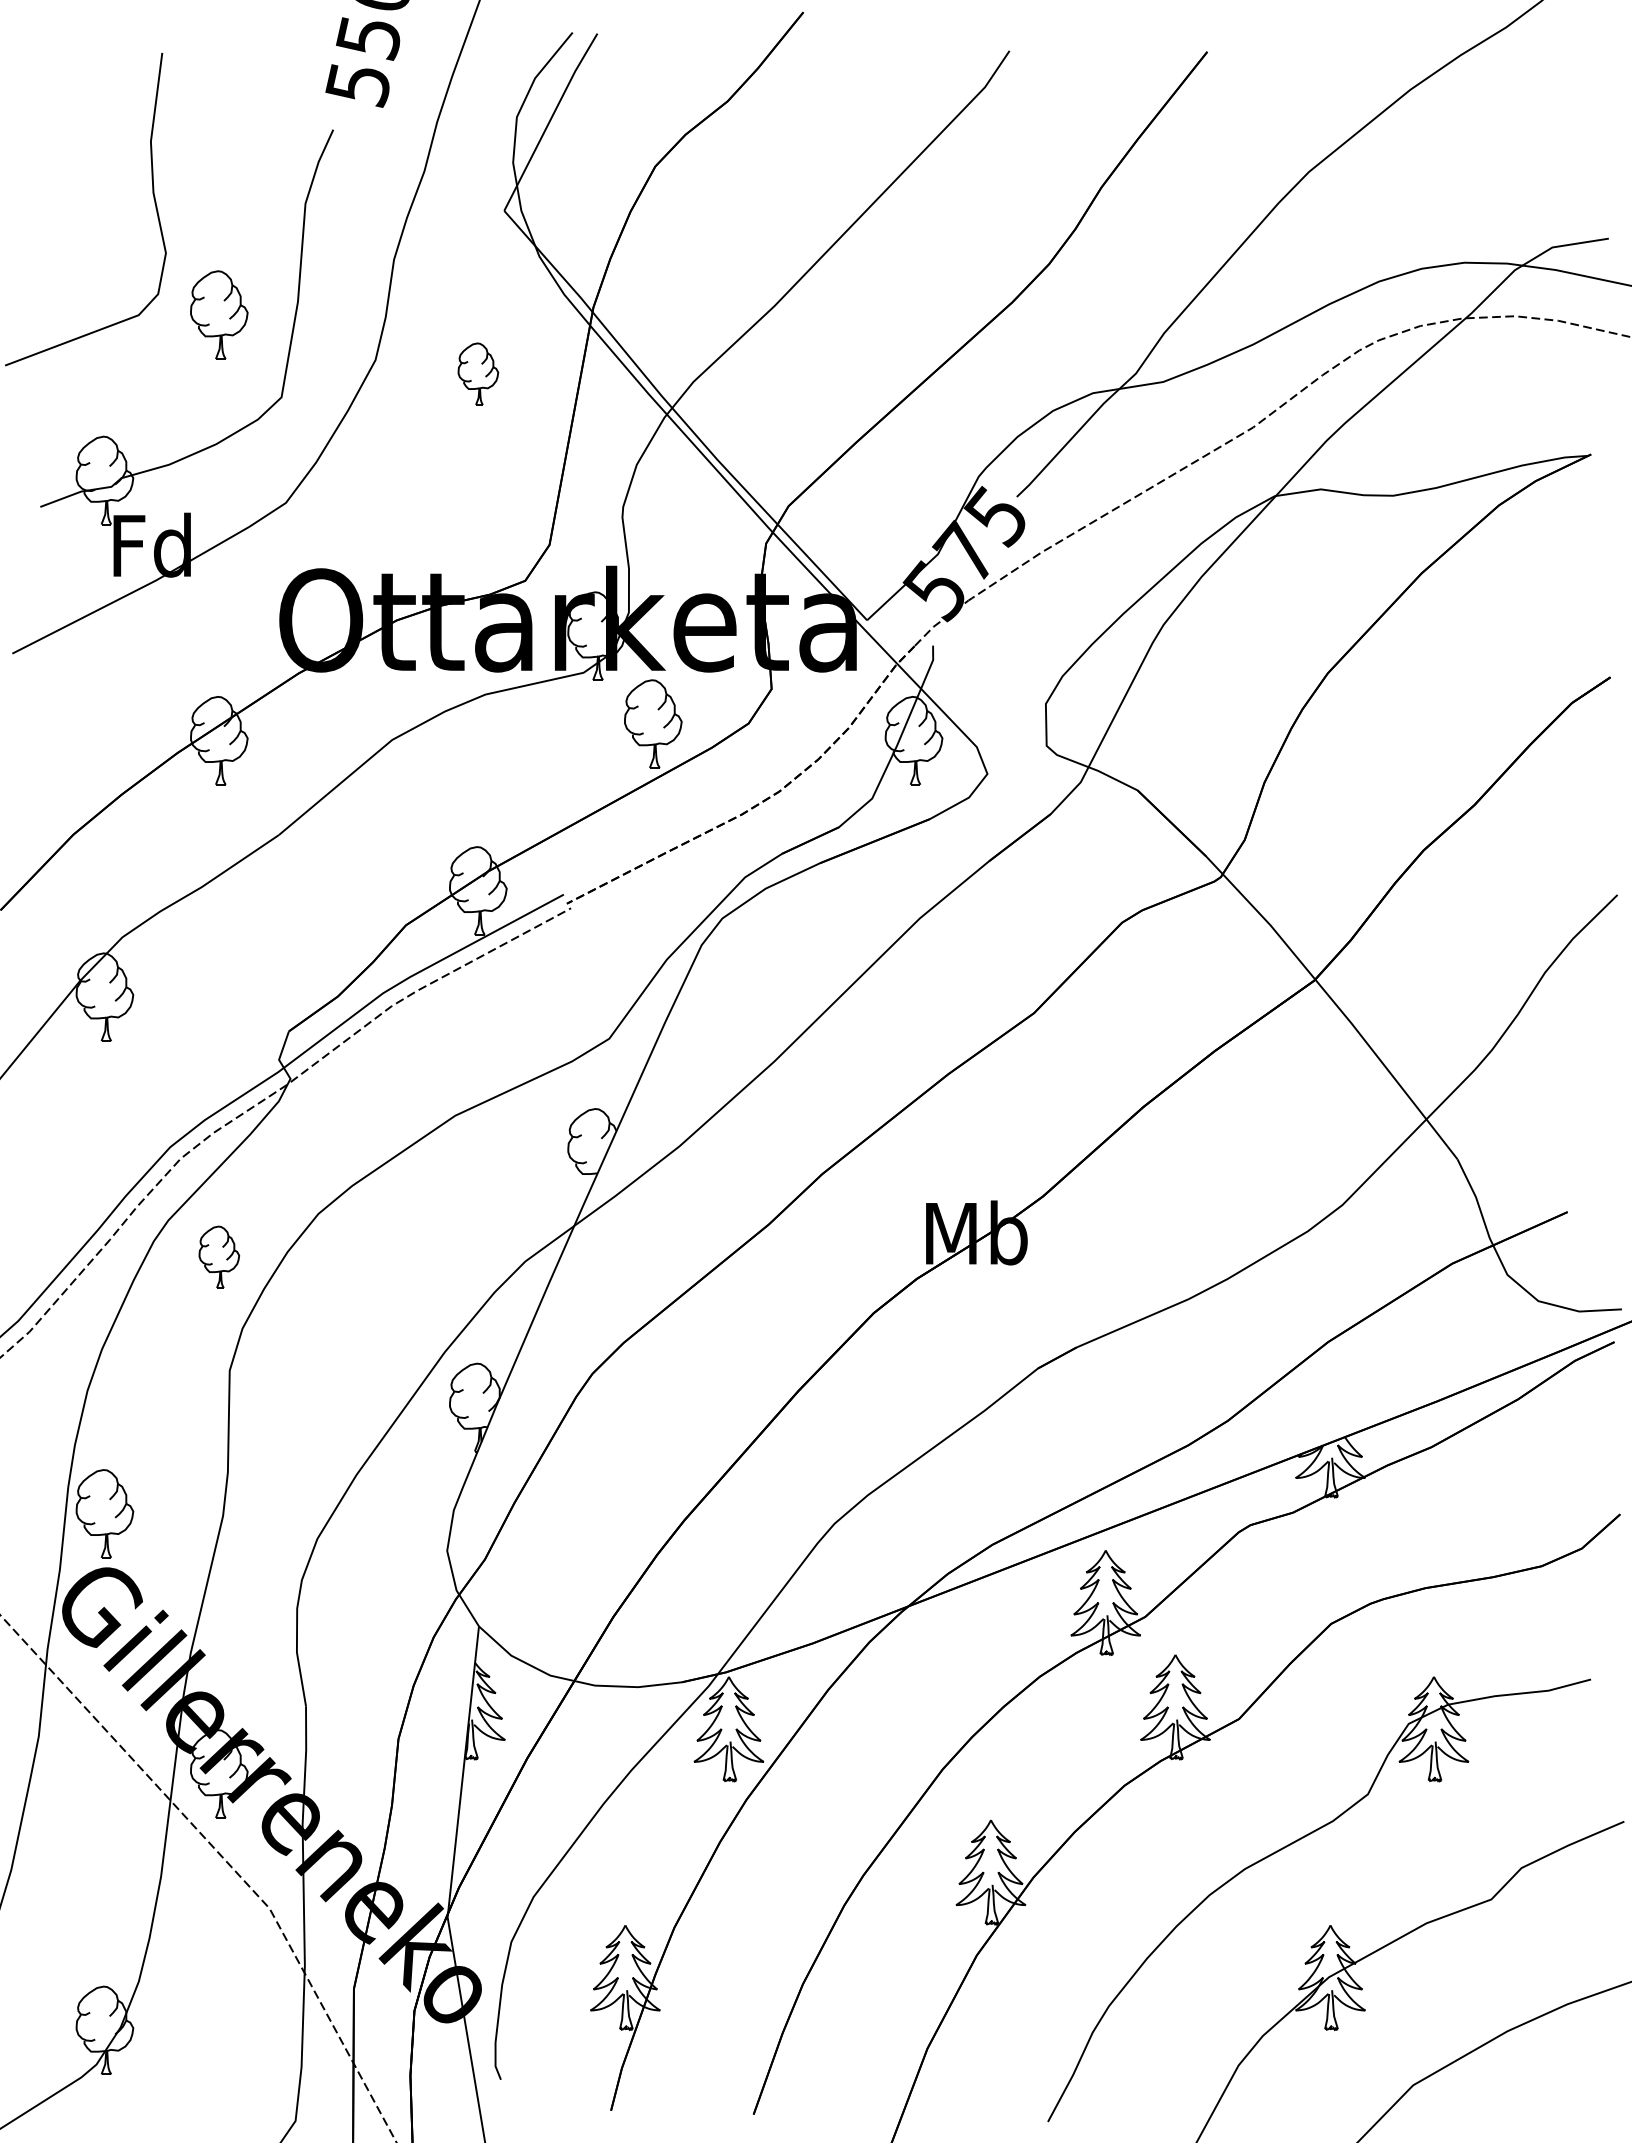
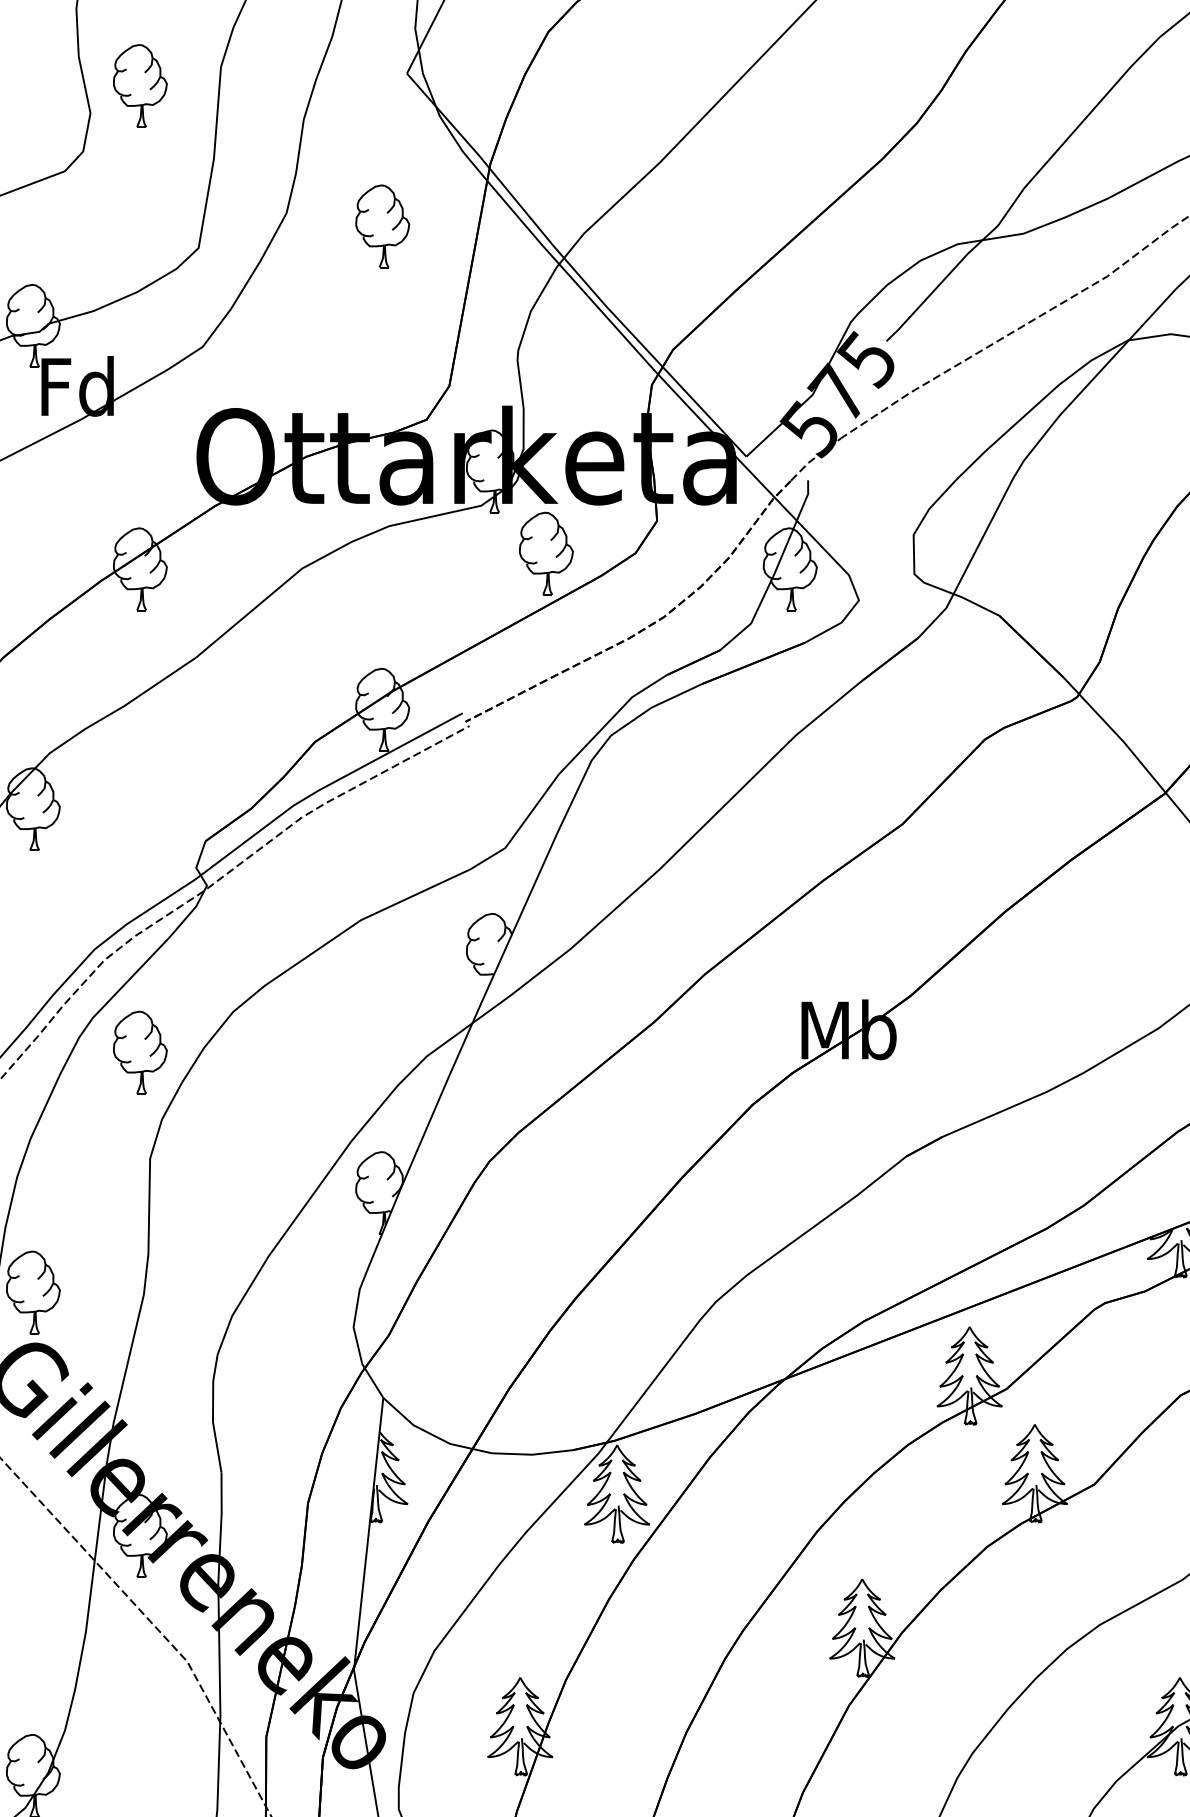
part: (219, 314) -> (140, 85), moved
part: (478, 373) -> (382, 225), size x1.43
part: (219, 1256) -> (140, 1051), size x1.43

